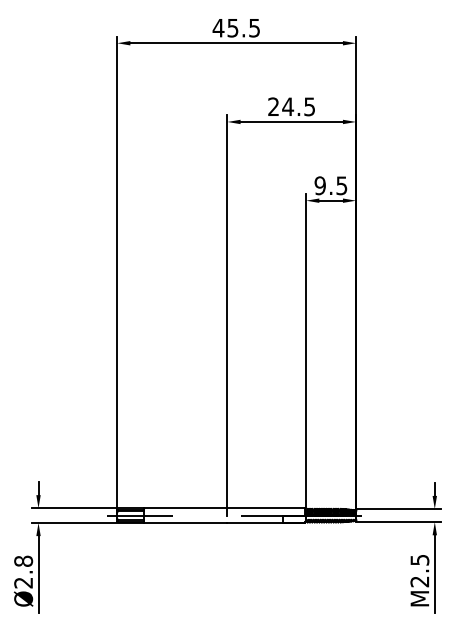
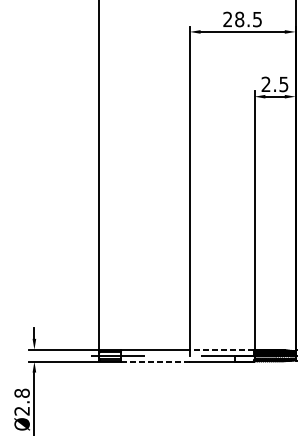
text: (288, 106) -> (240, 19), 24.5 -> 28.5
text: (319, 185) -> (265, 84), 9.5 -> 2.5
line: (266, 508) -> (221, 349), solid -> dashed
line: (185, 522) -> (155, 361), solid -> dashed

